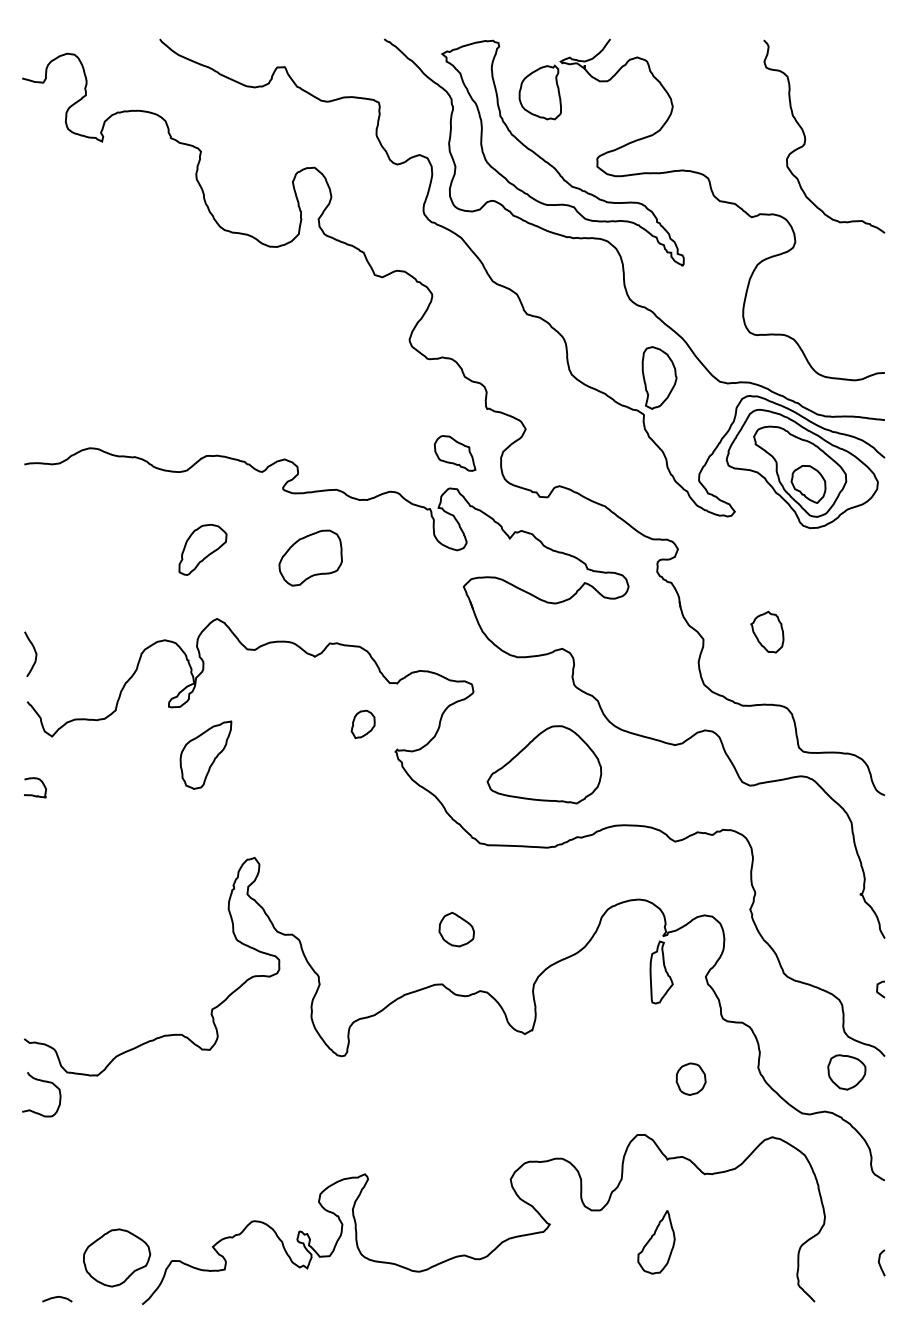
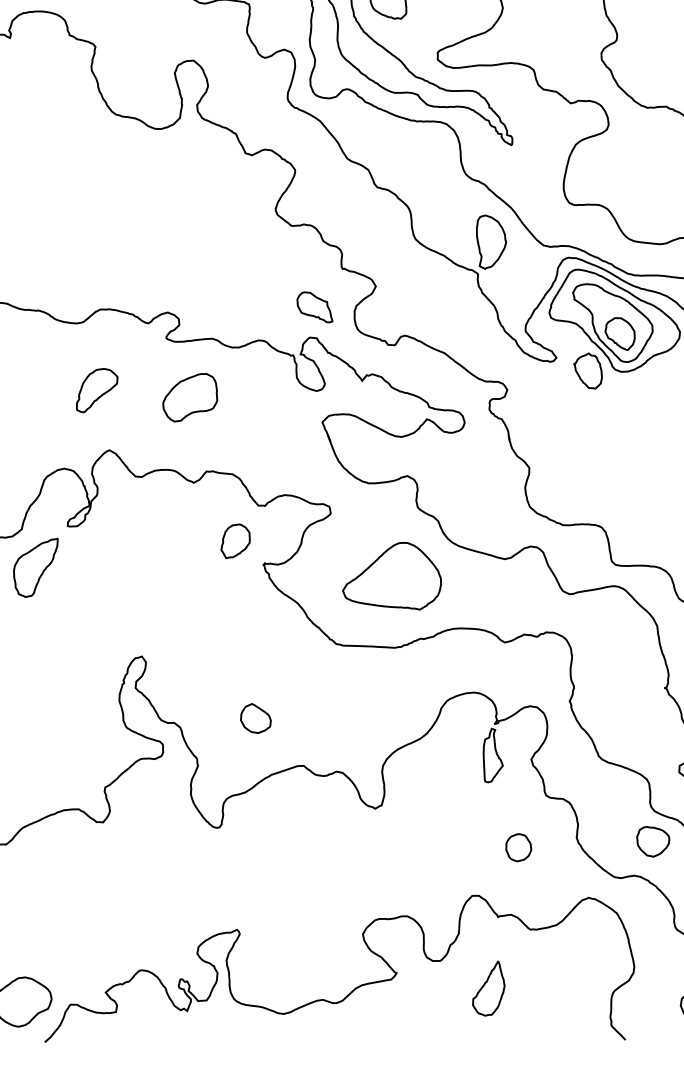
part: (767, 631) -> (588, 370), moved
part: (362, 724) -> (234, 541), size x1.43
part: (205, 754) -> (35, 567), moved
part: (456, 929) -> (255, 718), moved

